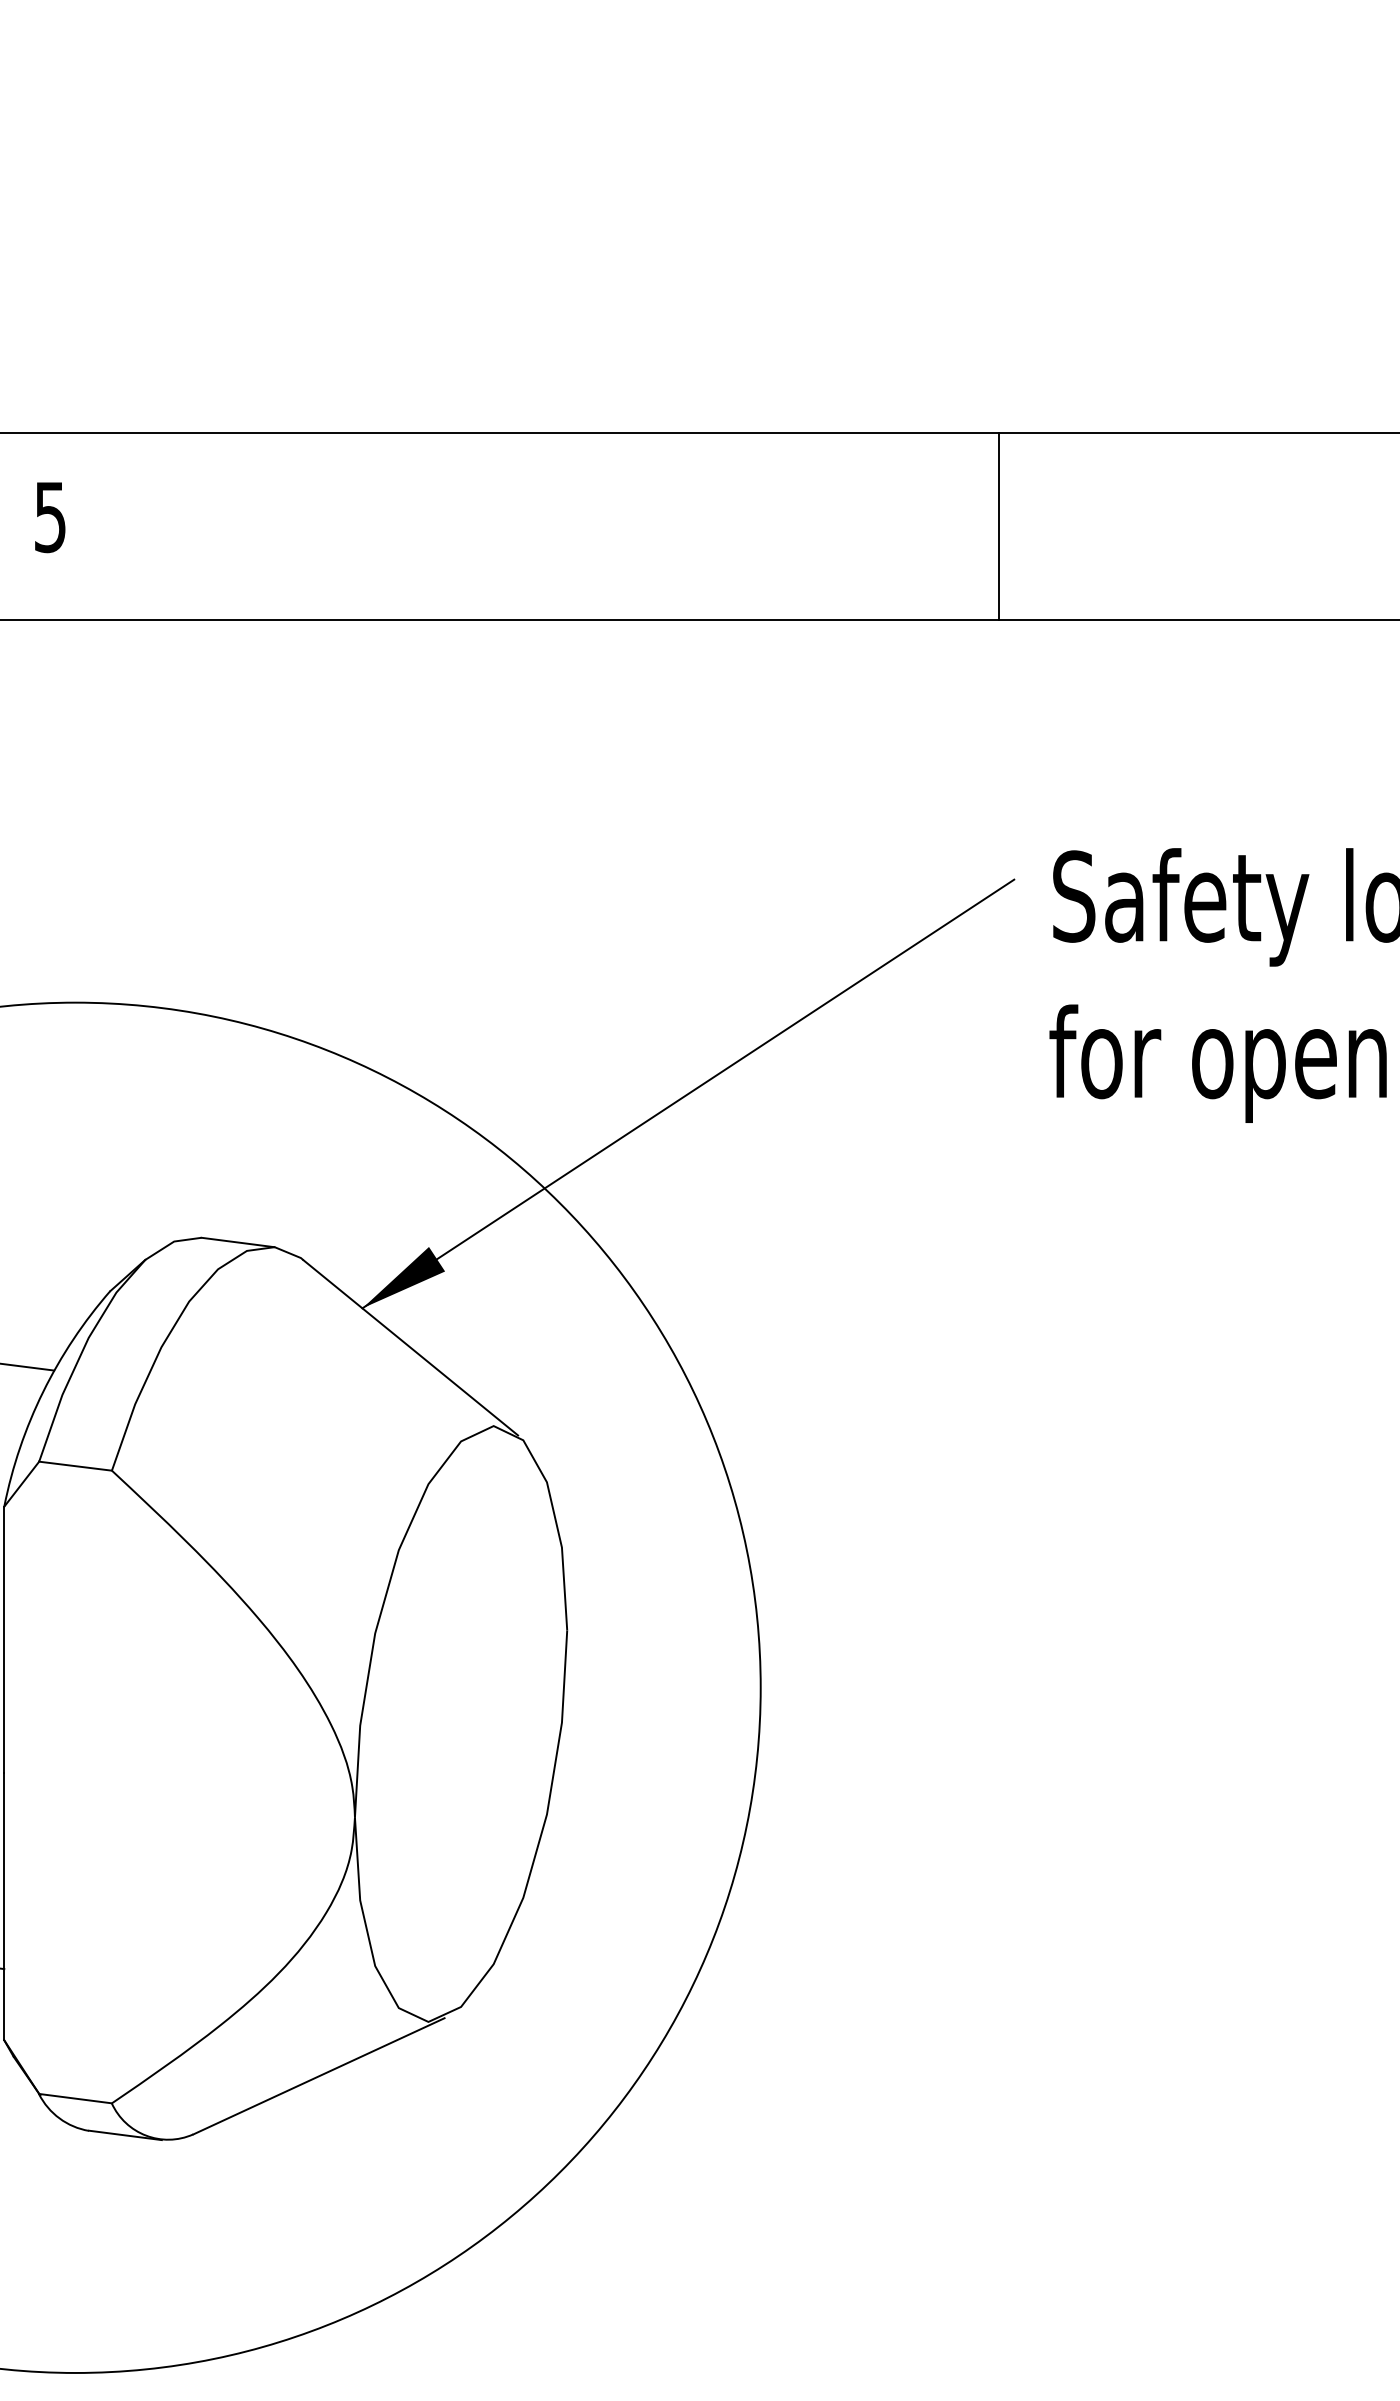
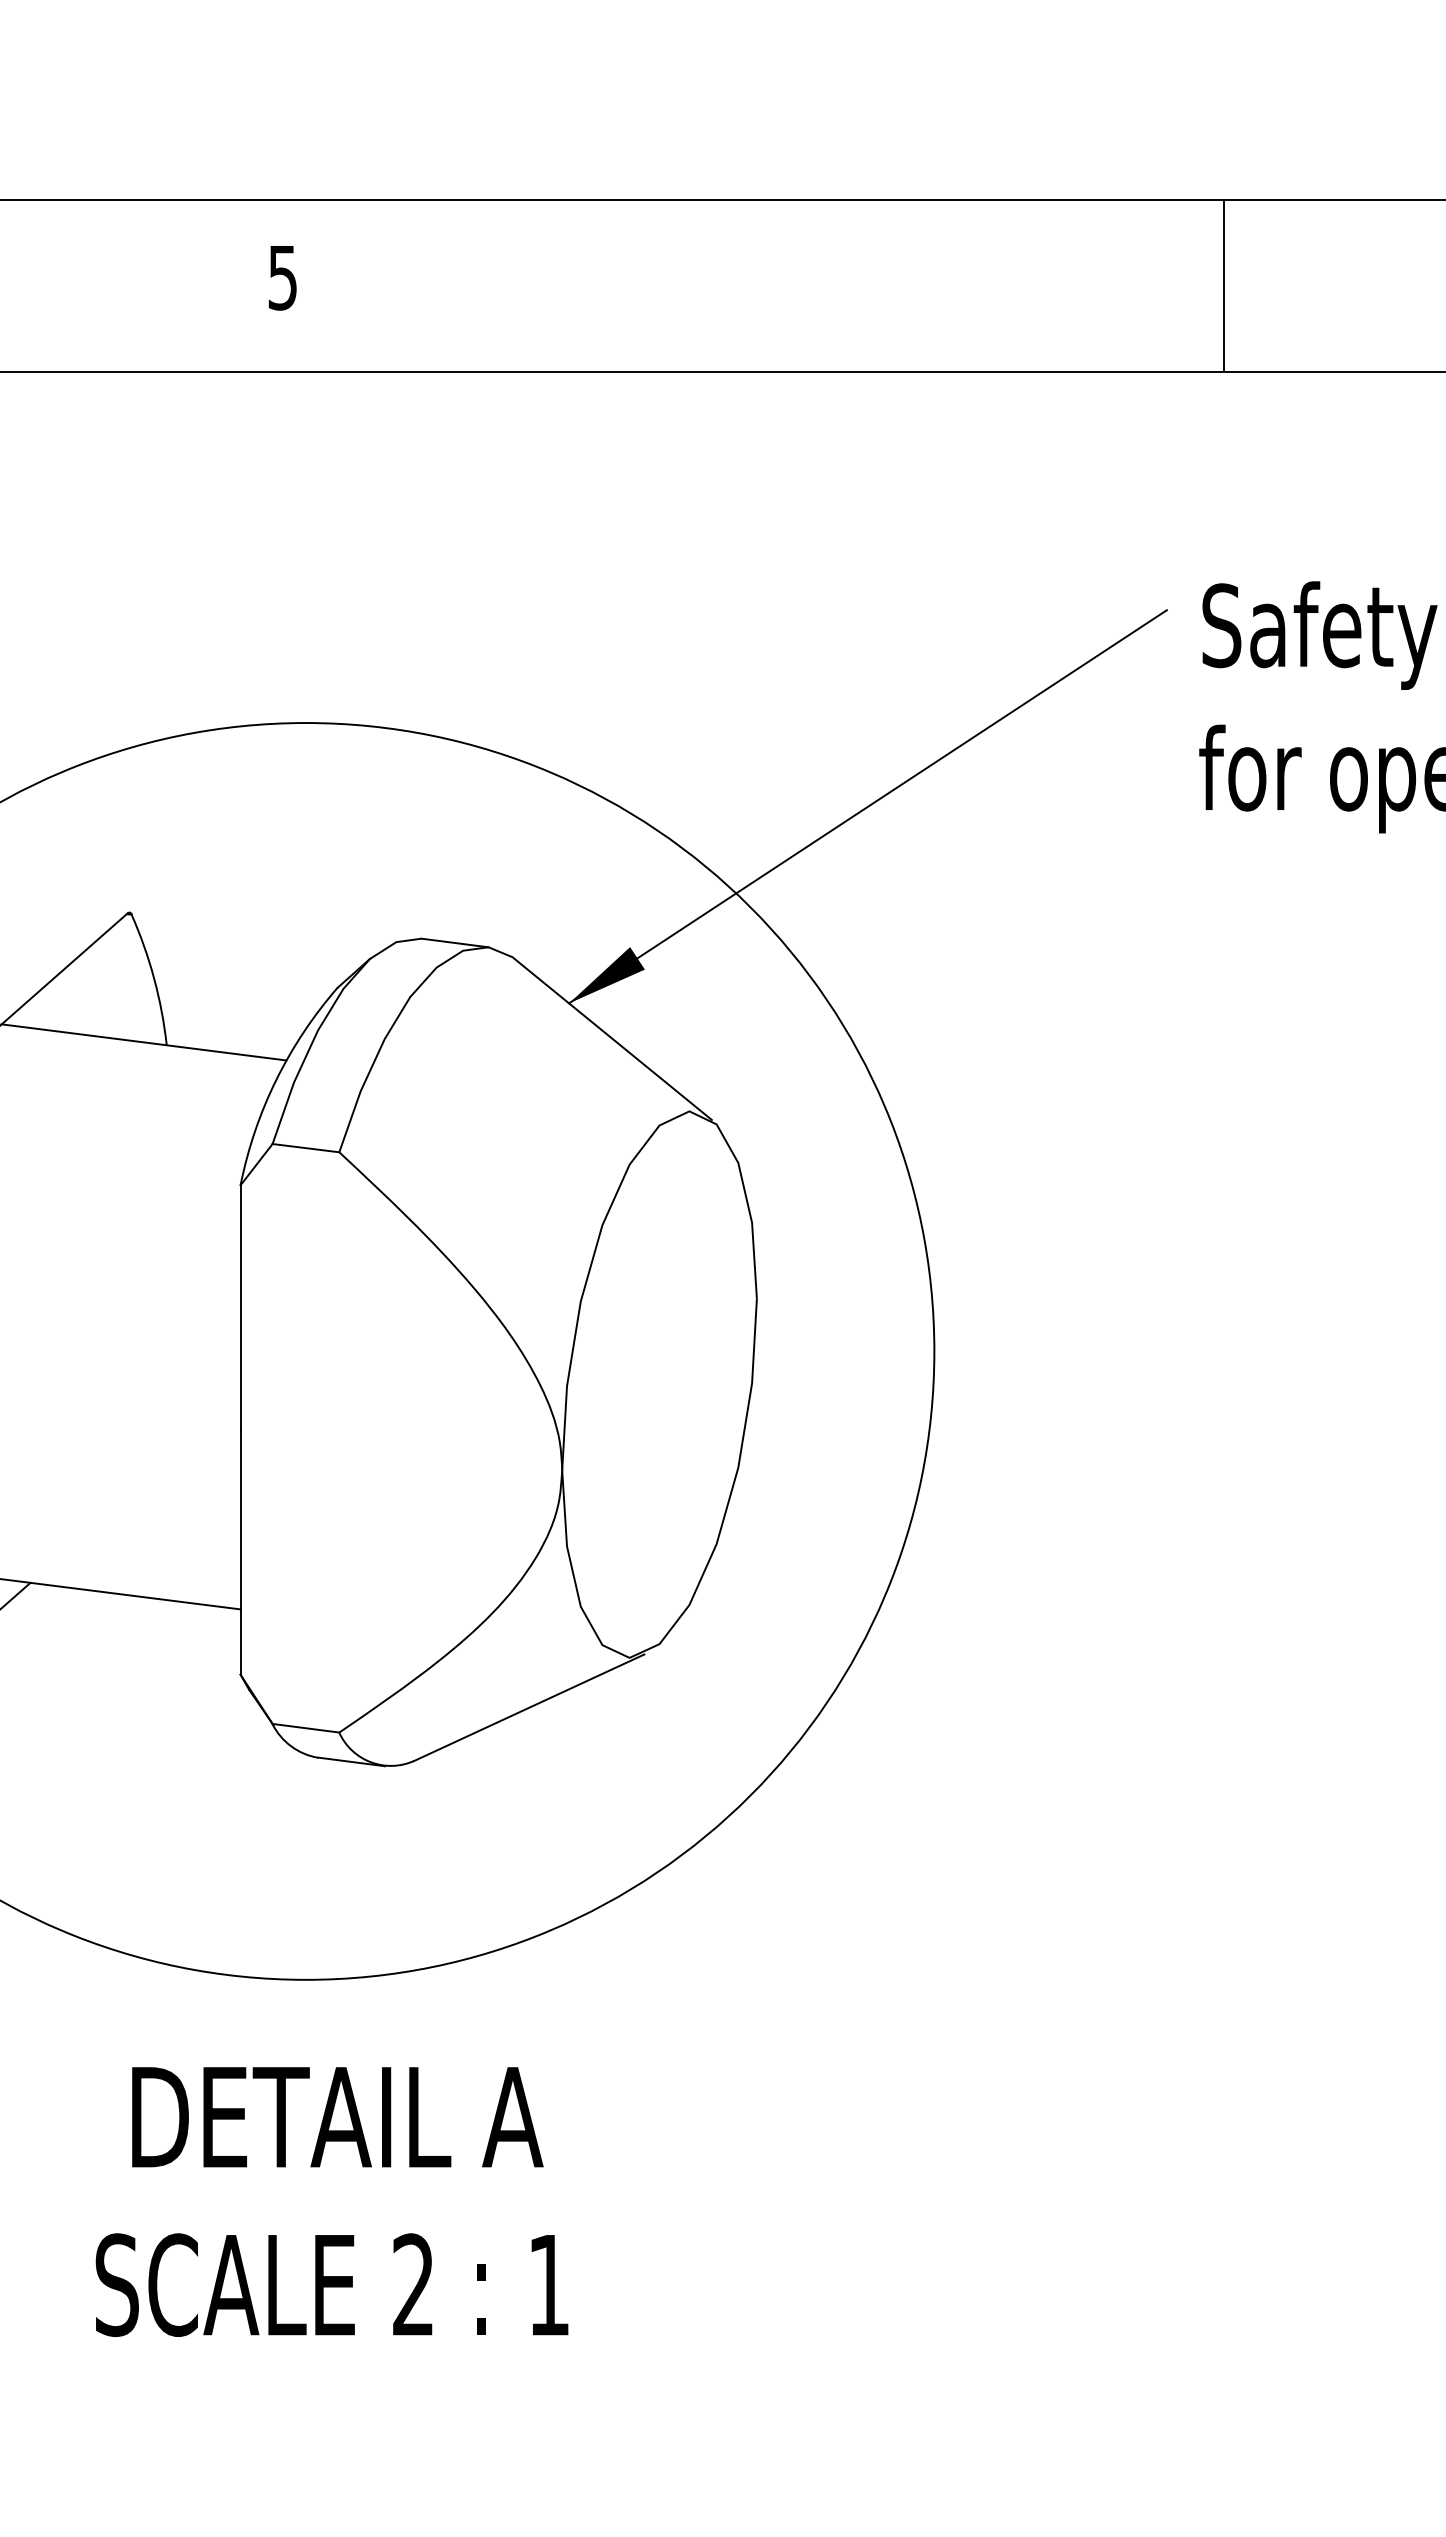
line: (998, 526) -> (1223, 286), moved

